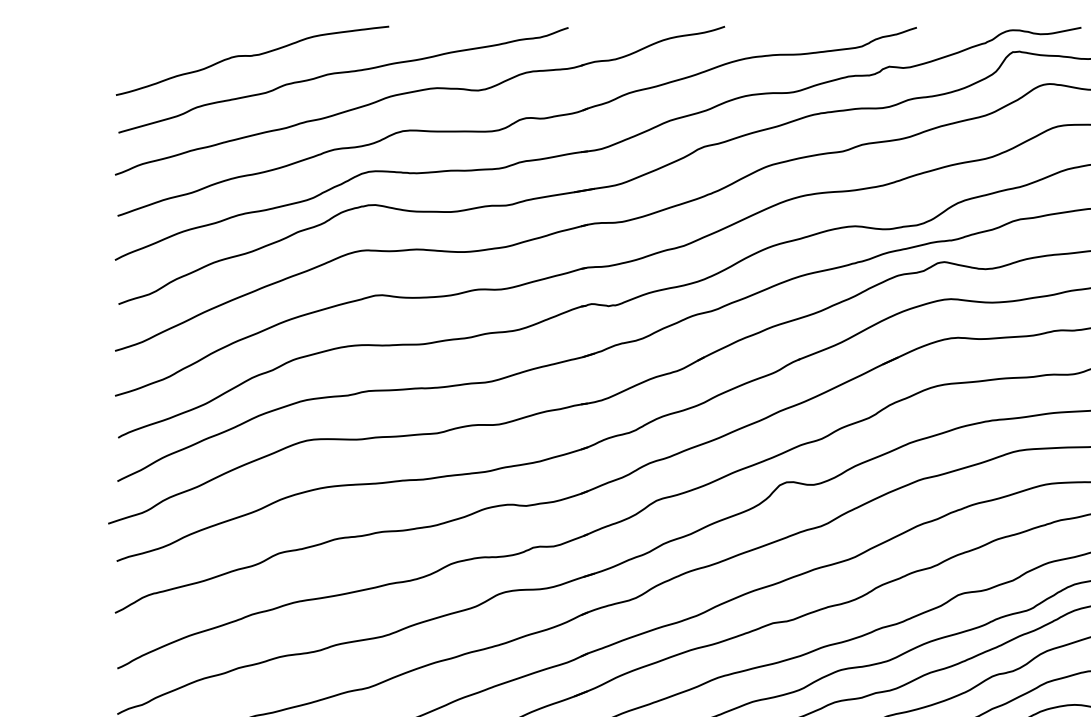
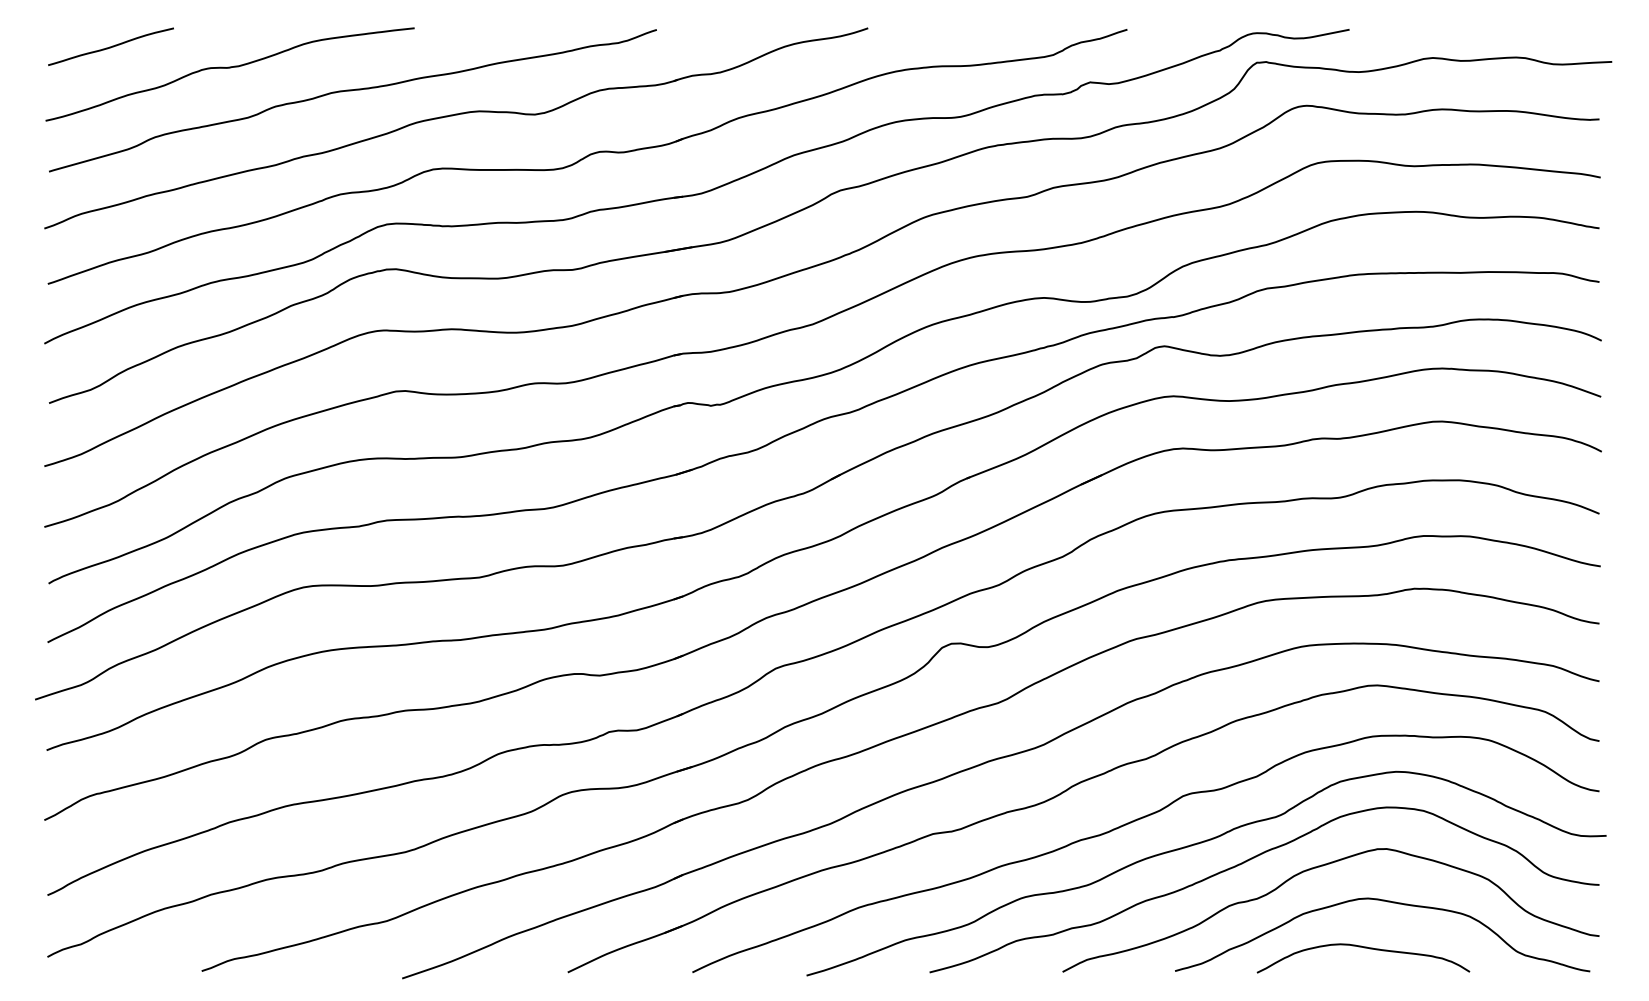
curve: (164, 40) -> (110, 46), added

